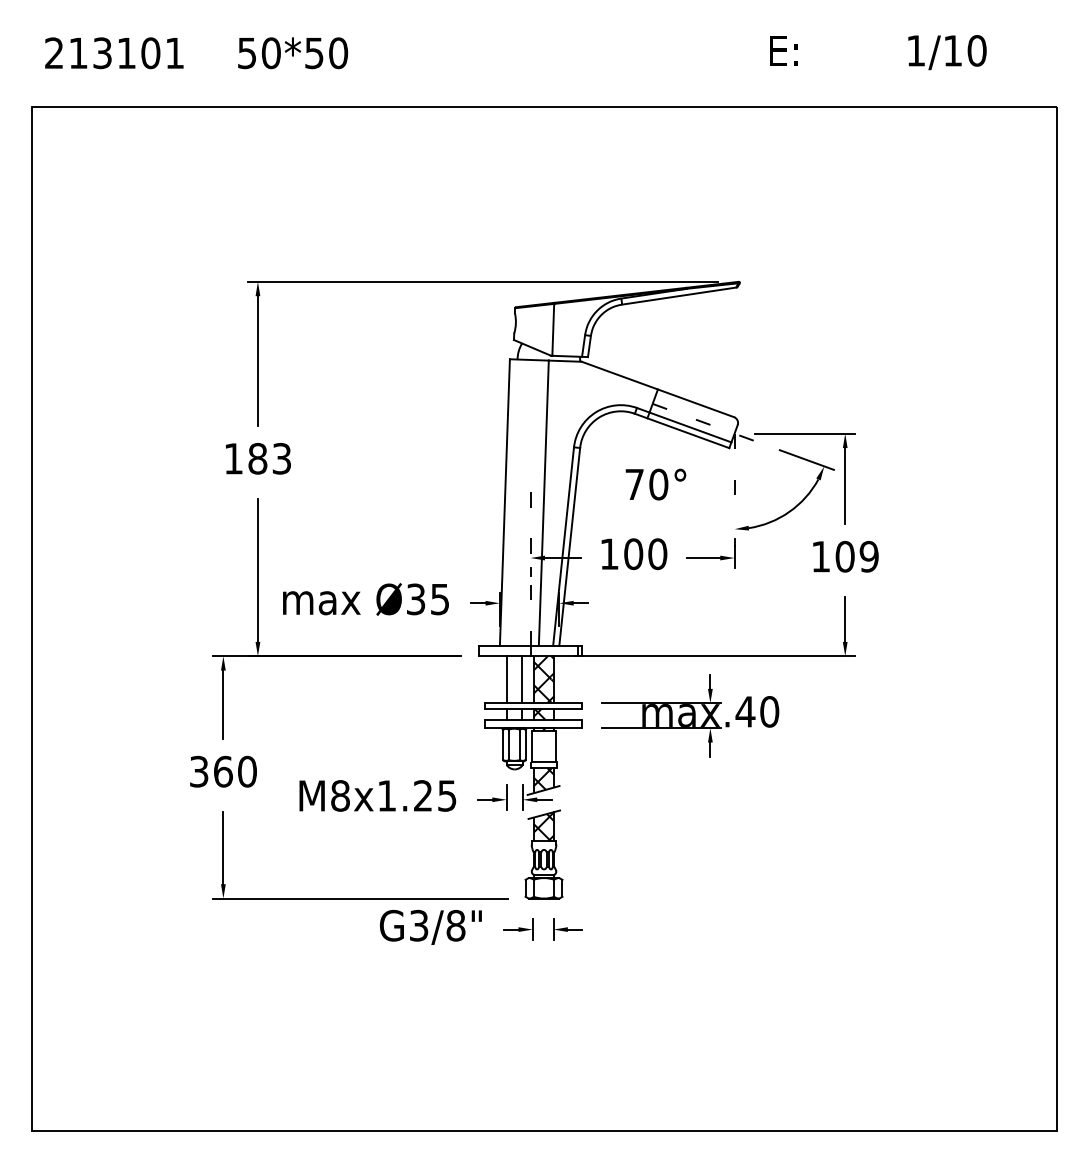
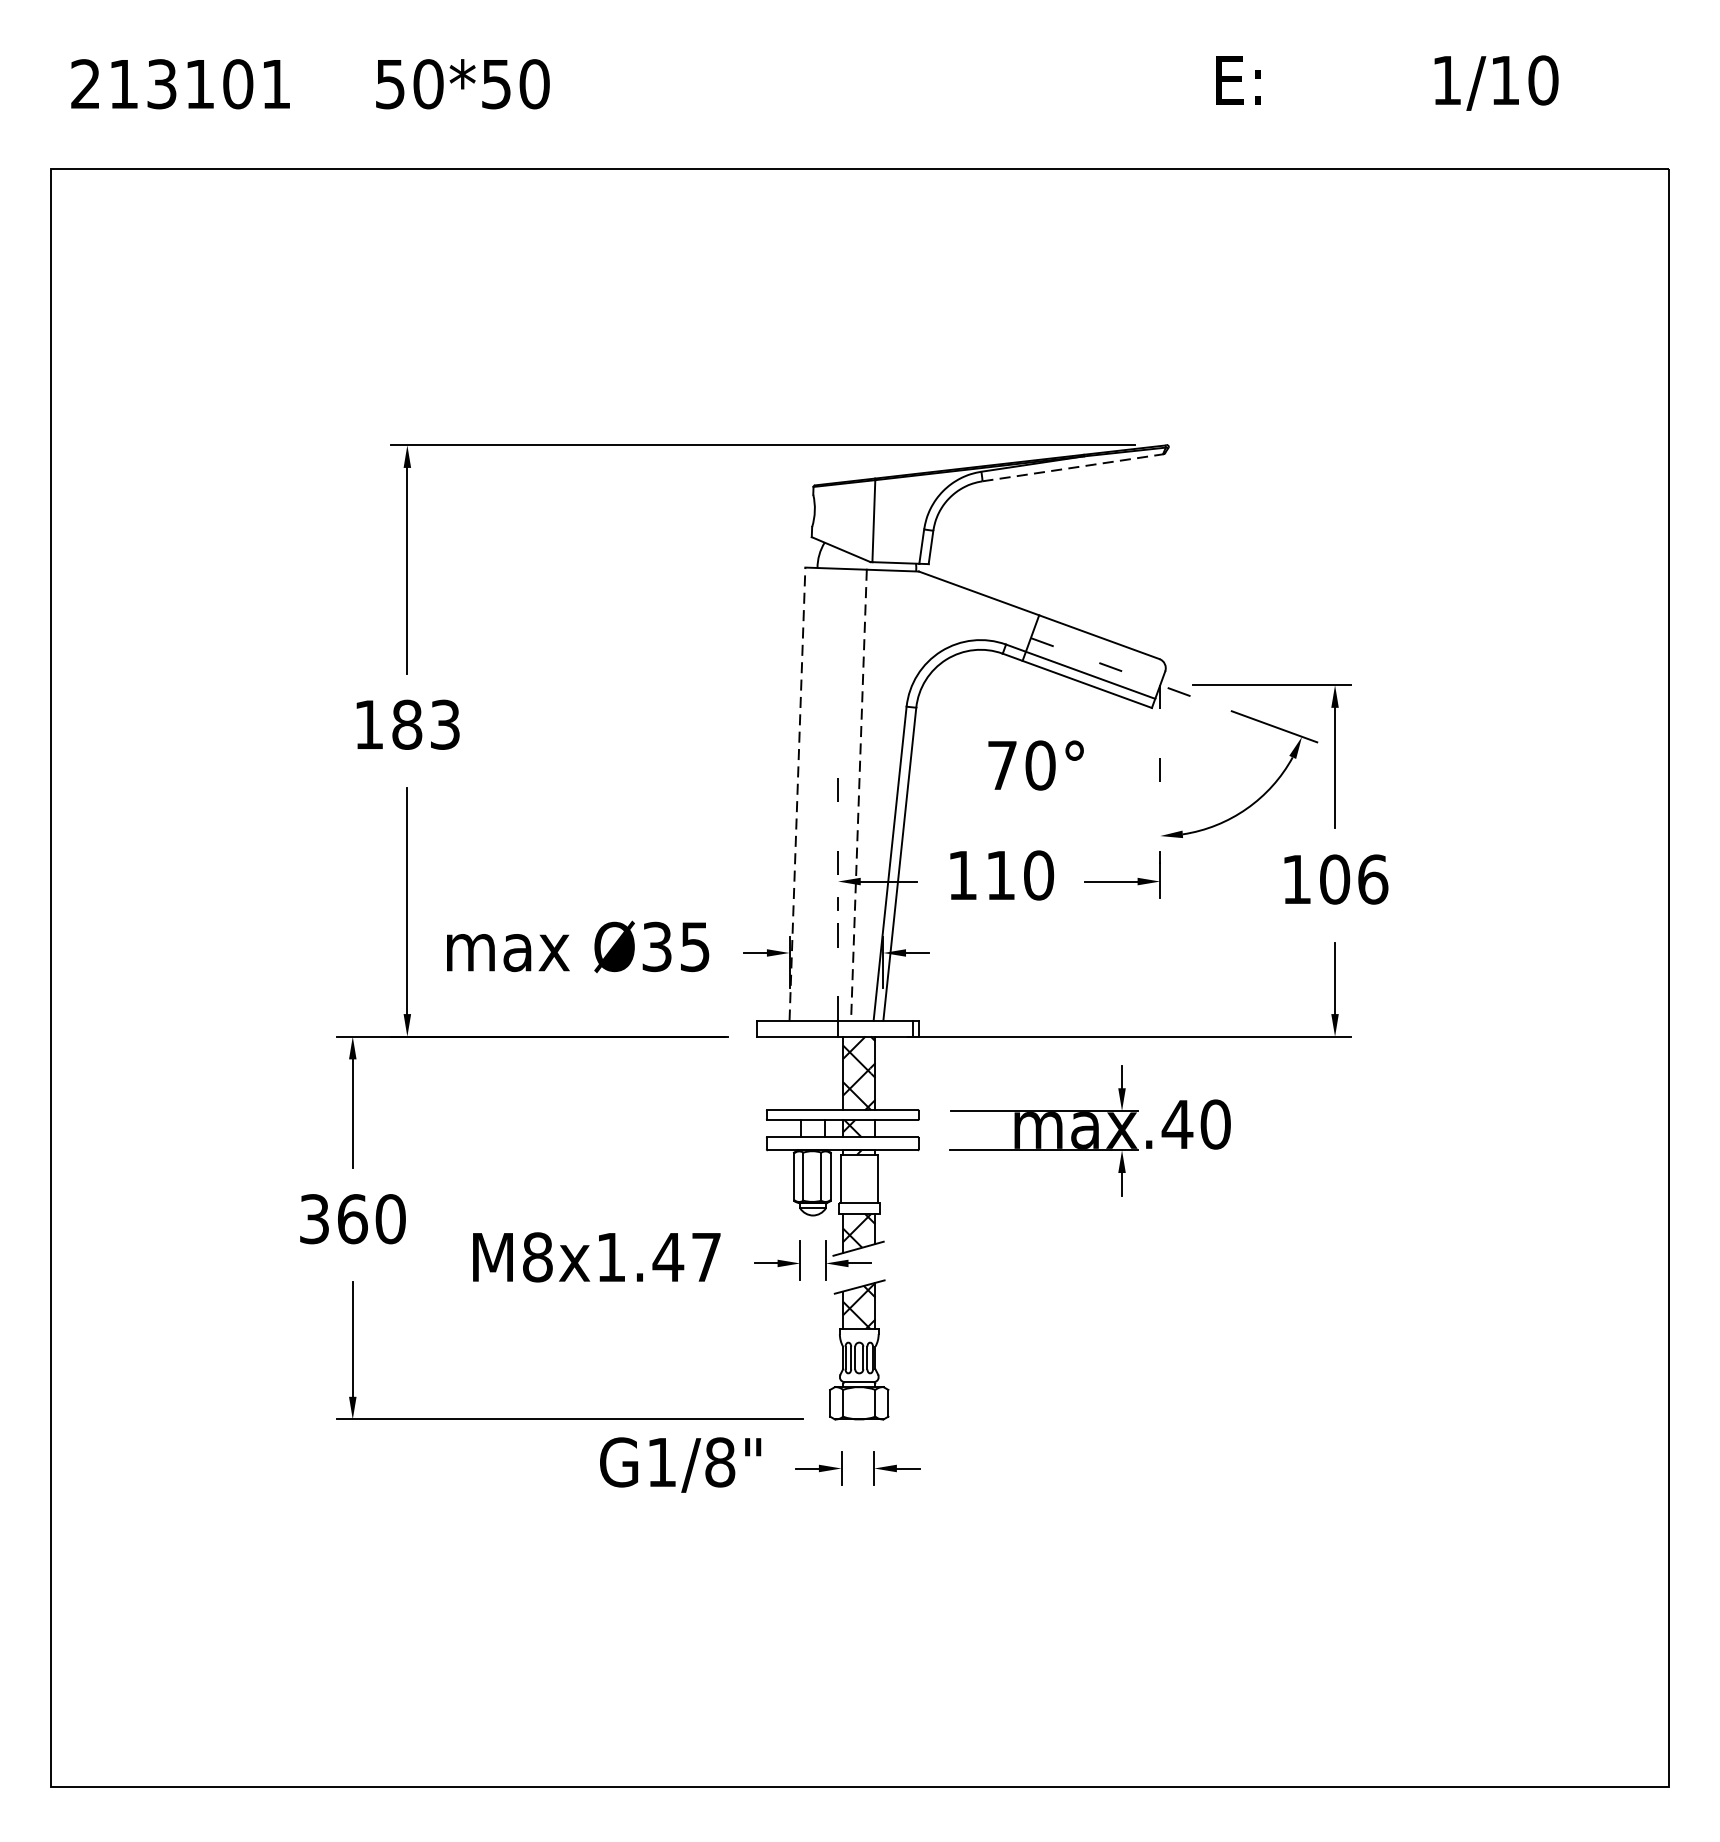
line: (679, 296) -> (1073, 468), solid -> dashed
line: (504, 502) -> (796, 793), solid -> dashed
line: (543, 503) -> (858, 795), solid -> dashed
text: (633, 554) -> (1000, 875), 100 -> 110
text: (868, 556) -> (1371, 879), 109 -> 106
line: (506, 679) -> (799, 1073), removed
line: (522, 679) -> (825, 1073), removed
text: (434, 795) -> (686, 1256), M8x1.25 -> M8x1.47
text: (419, 925) -> (662, 1462), G3/8" -> G1/8"

